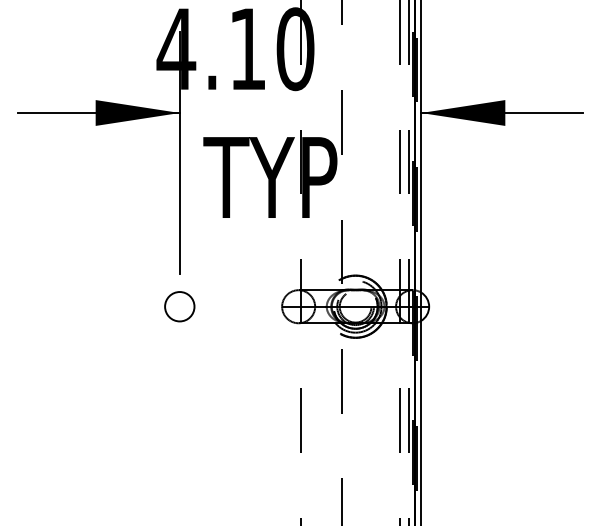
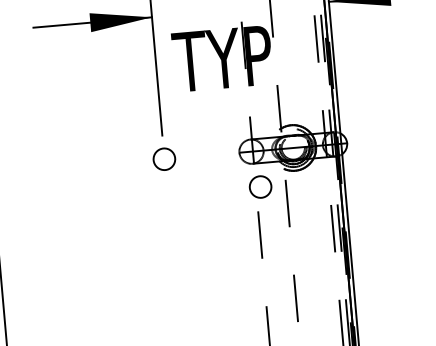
circle: (306, 355) -> (260, 186), added

